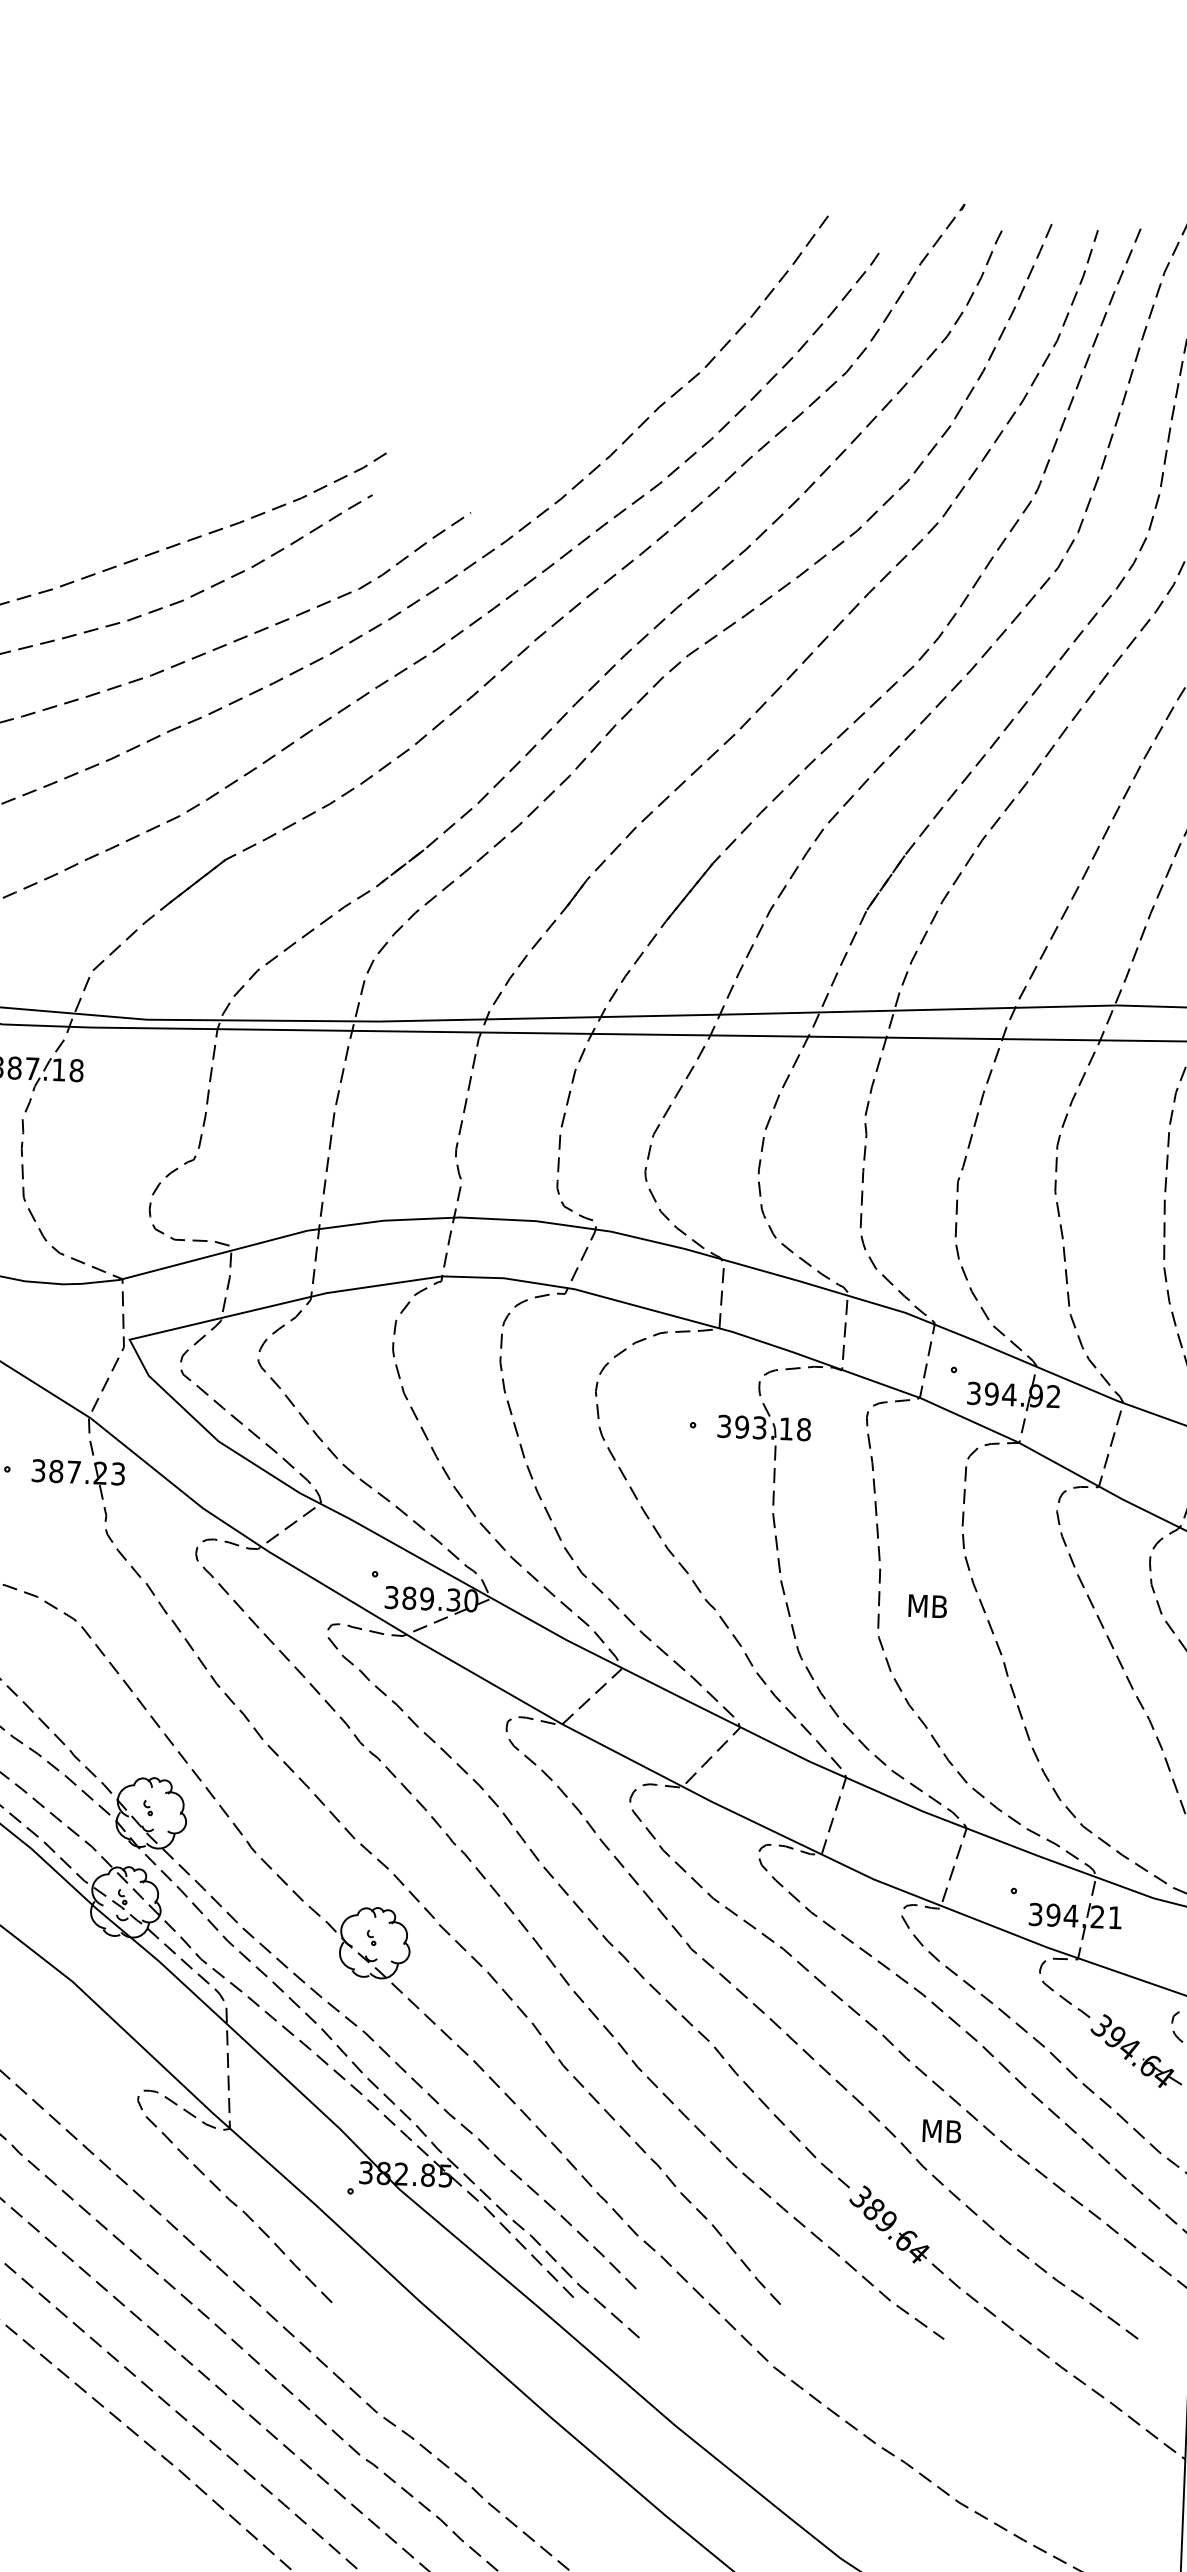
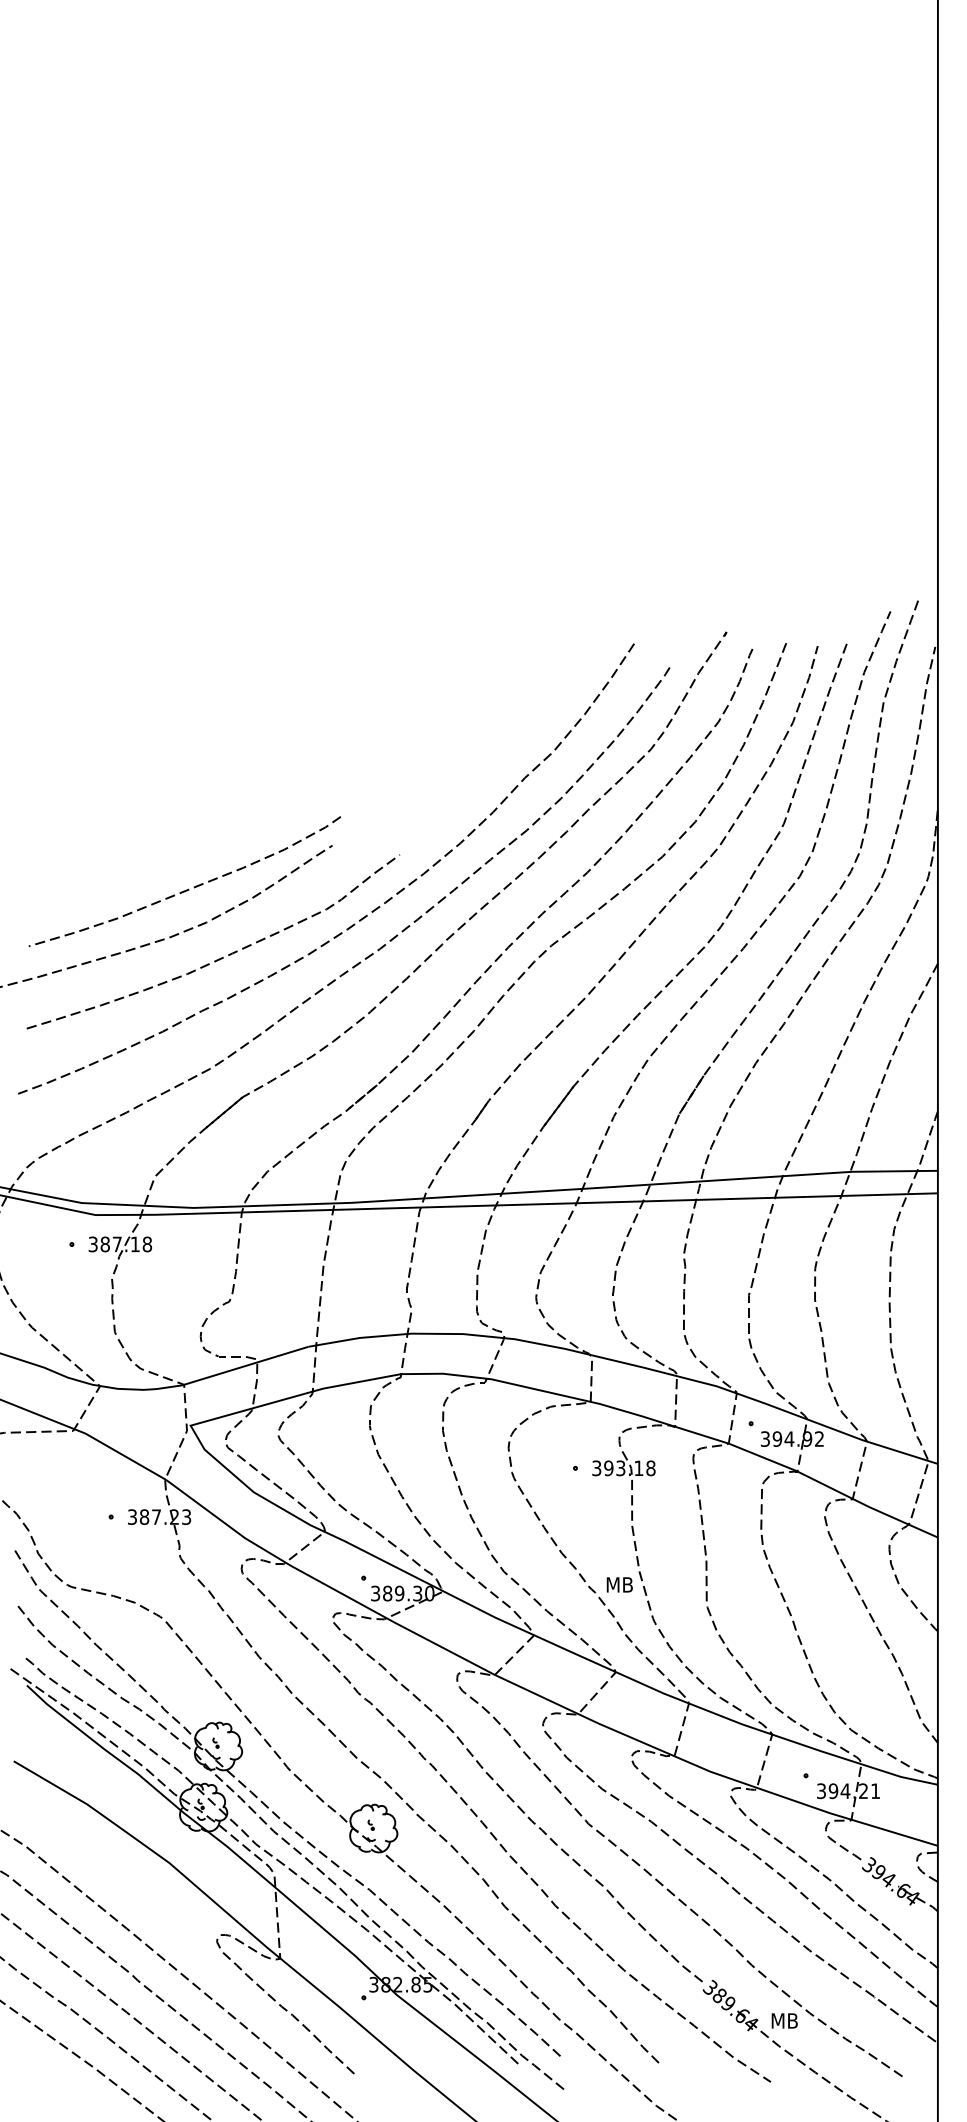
text: (927, 1605) -> (619, 1584), moved
text: (941, 2130) -> (784, 2020), moved

